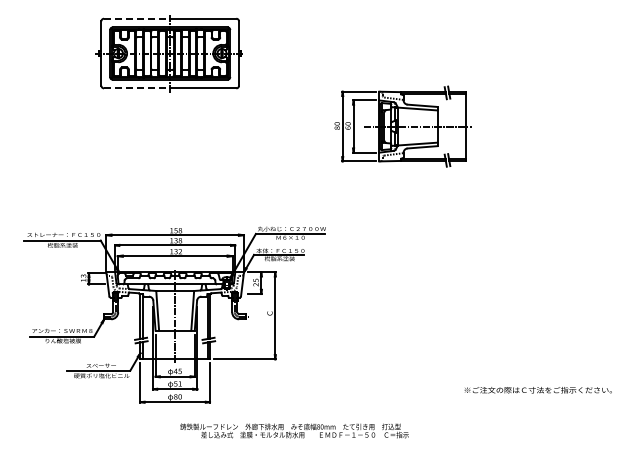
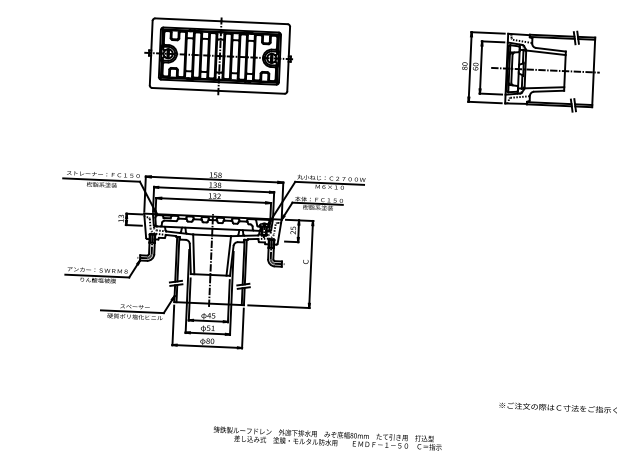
line: (137, 18) -> (188, 19), dashed -> solid
line: (137, 88) -> (185, 89), dashed -> solid
part: (402, 126) -> (529, 69), moved
part: (174, 314) -> (210, 258), moved

